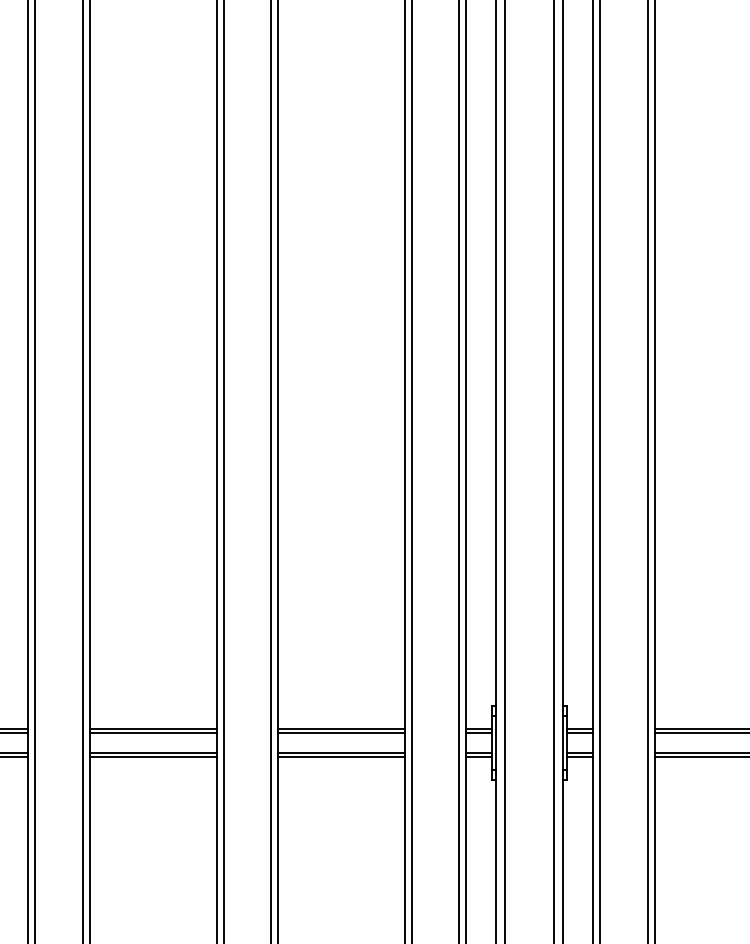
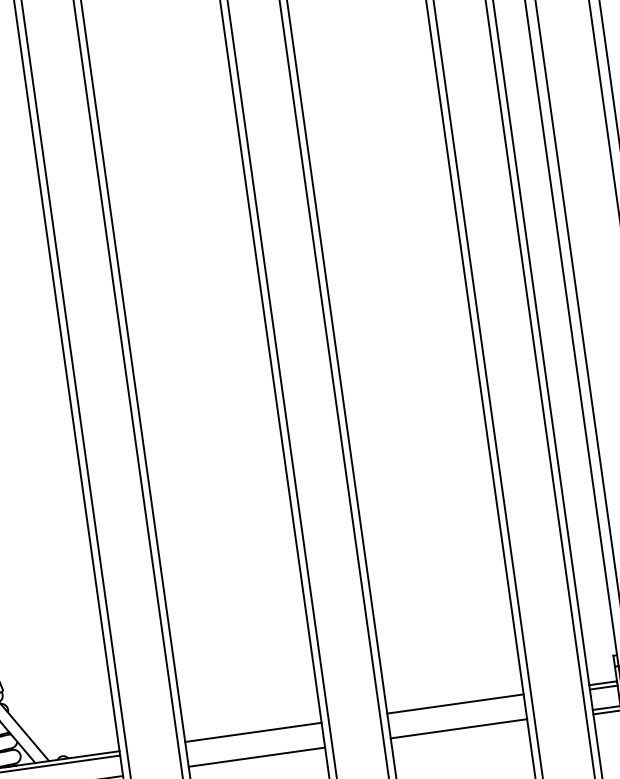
line: (152, 733) -> (253, 736), removed
line: (341, 733) -> (456, 708), removed
line: (152, 756) -> (256, 761), removed
line: (341, 756) -> (459, 733), removed

